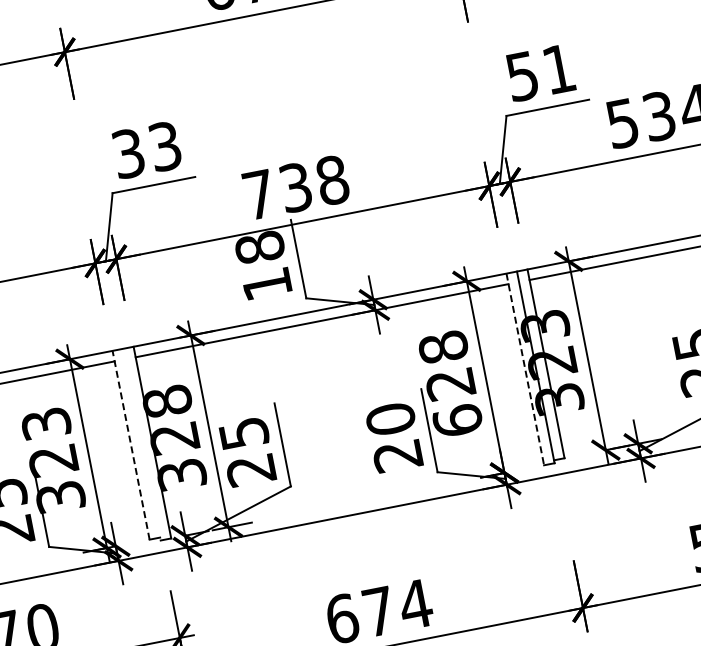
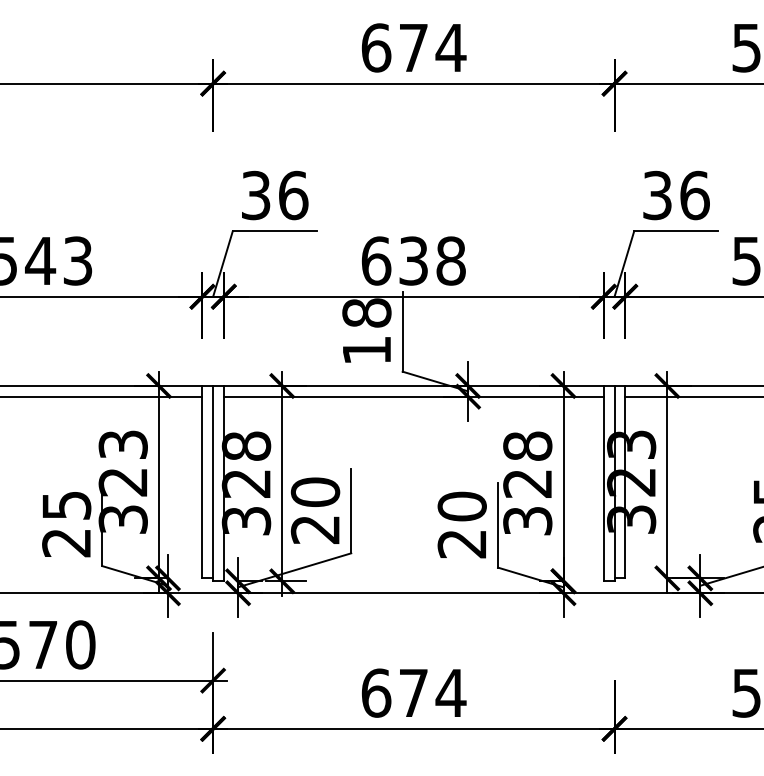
text: (541, 72) -> (676, 195), 51 -> 36
text: (165, 146) -> (293, 195), 33 -> 36
text: (259, 194) -> (376, 260), 738 -> 638
line: (524, 369) -> (603, 483), dashed -> solid
text: (457, 420) -> (527, 520), 628 -> 328
text: (243, 432) -> (315, 491), 25 -> 20
line: (131, 444) -> (202, 481), dashed -> solid
line: (142, 444) -> (213, 483), added

